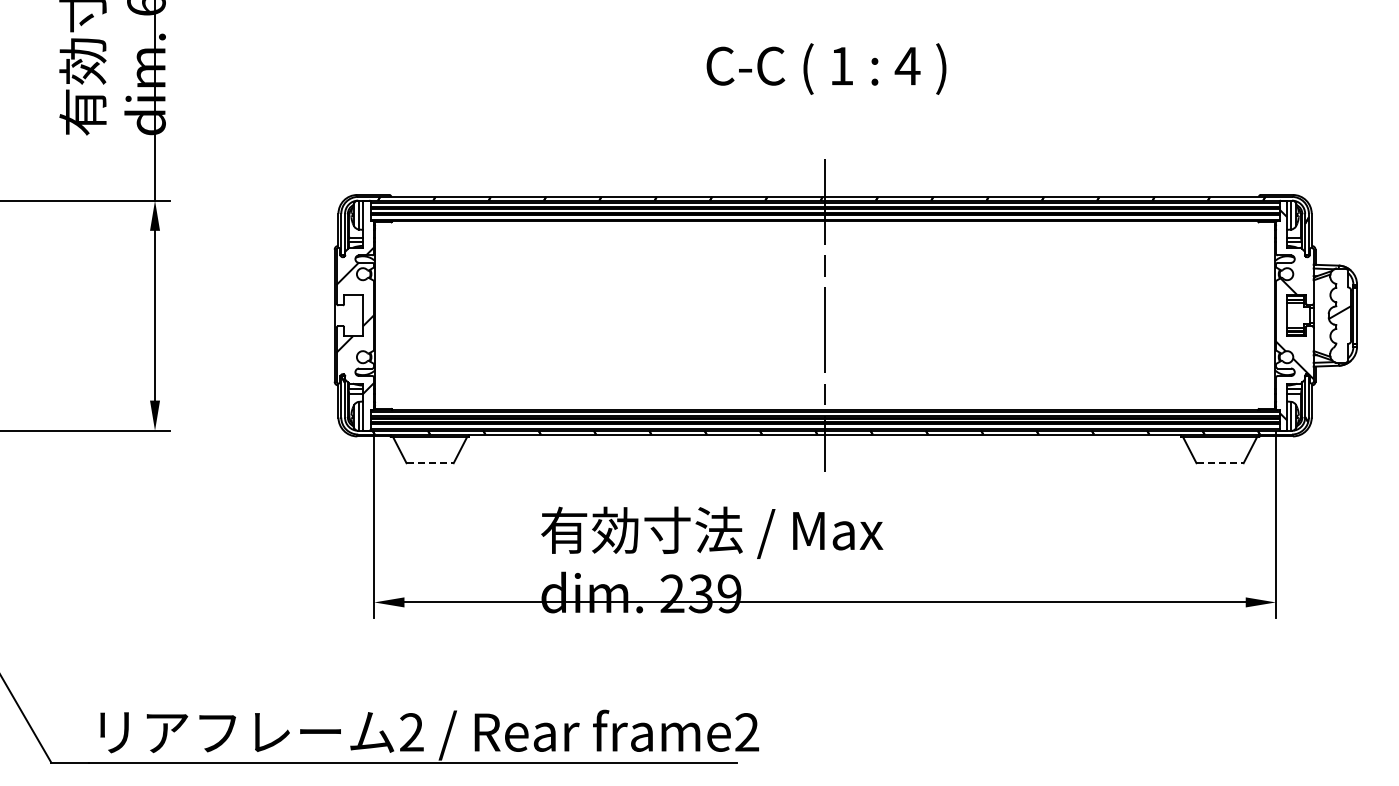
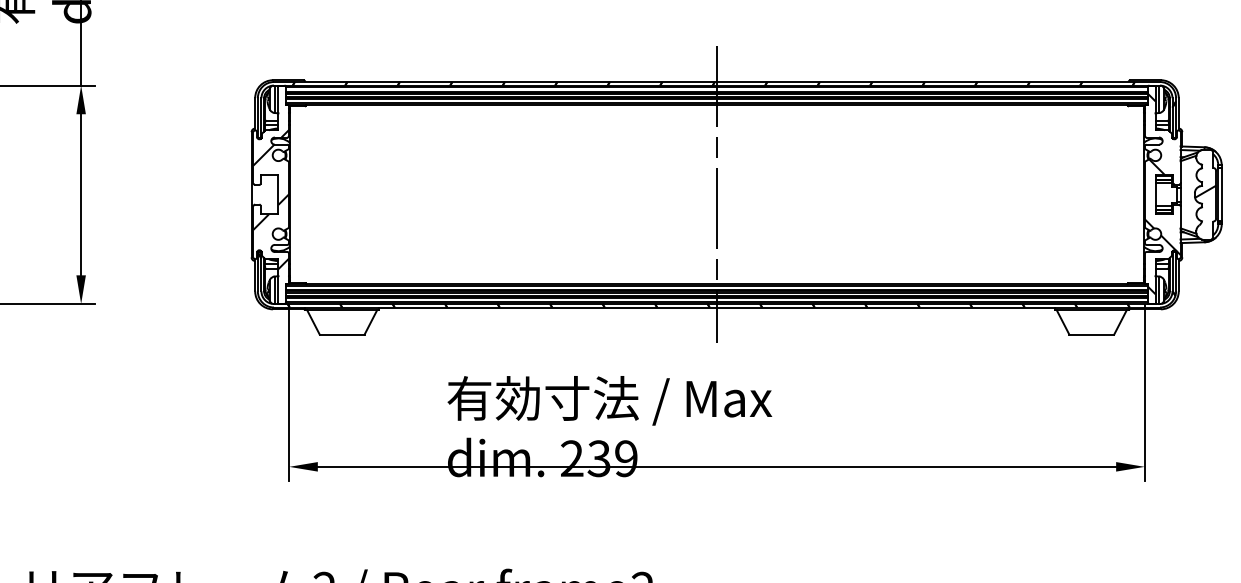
line: (430, 463) -> (342, 335), dashed -> solid
line: (1220, 463) -> (1092, 335), dashed -> solid

